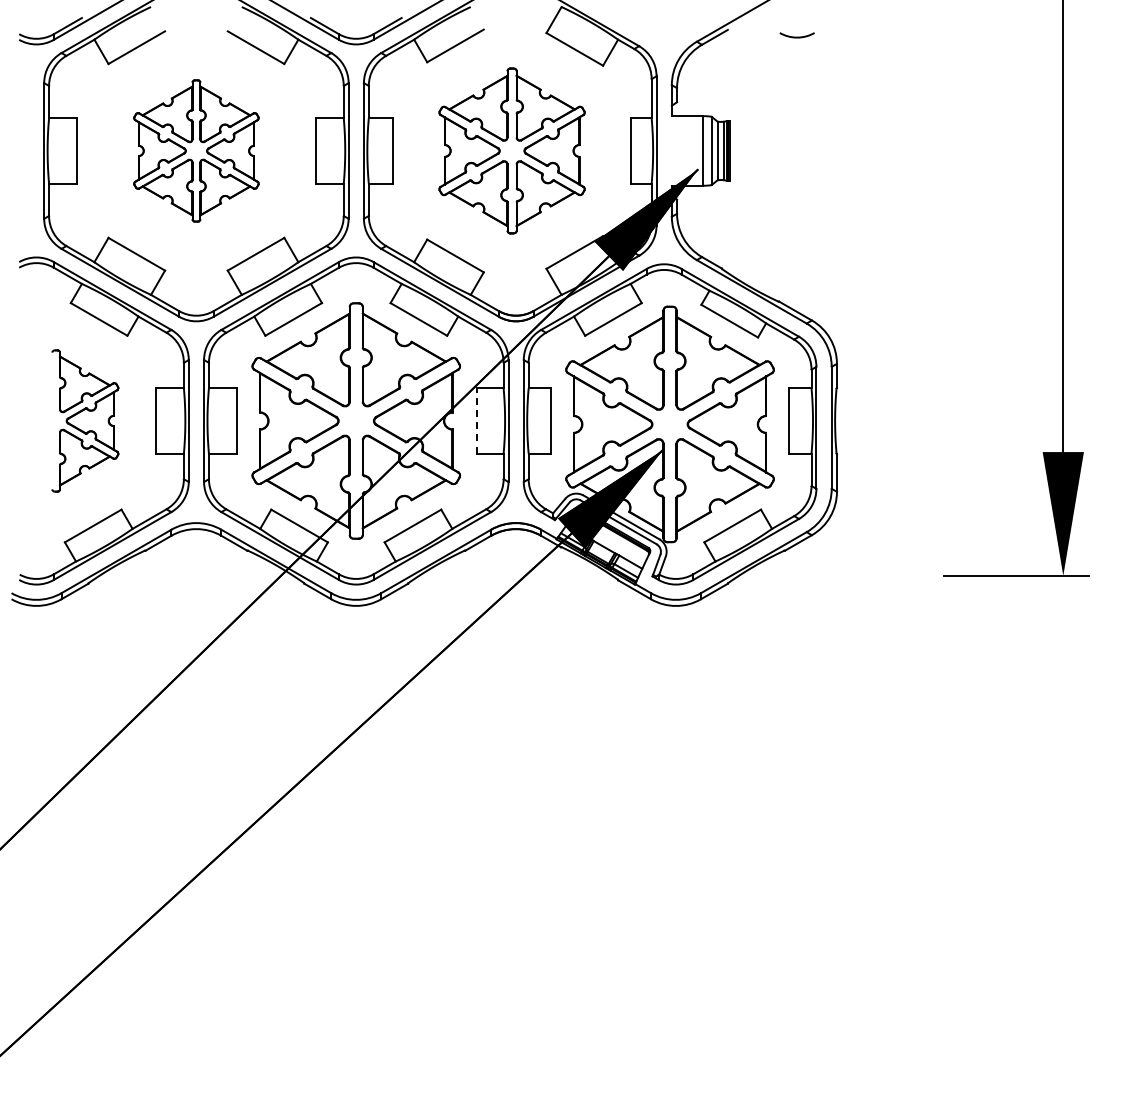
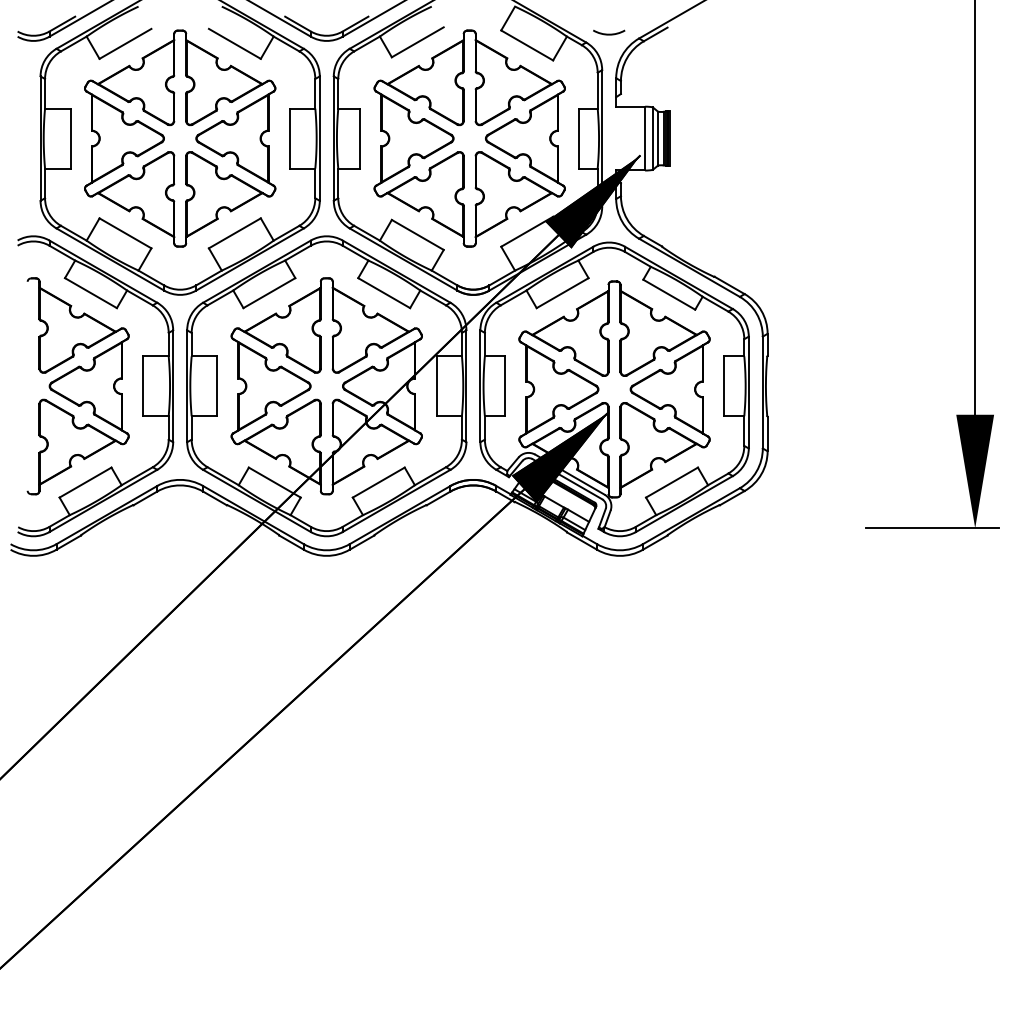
arc: (796, 36) -> (608, 33), moved
part: (196, 150) -> (180, 138), size x1.67
part: (511, 150) -> (469, 138), size x1.43
part: (85, 420) -> (78, 385), size x1.67
line: (476, 421) -> (437, 386), dashed -> solid

